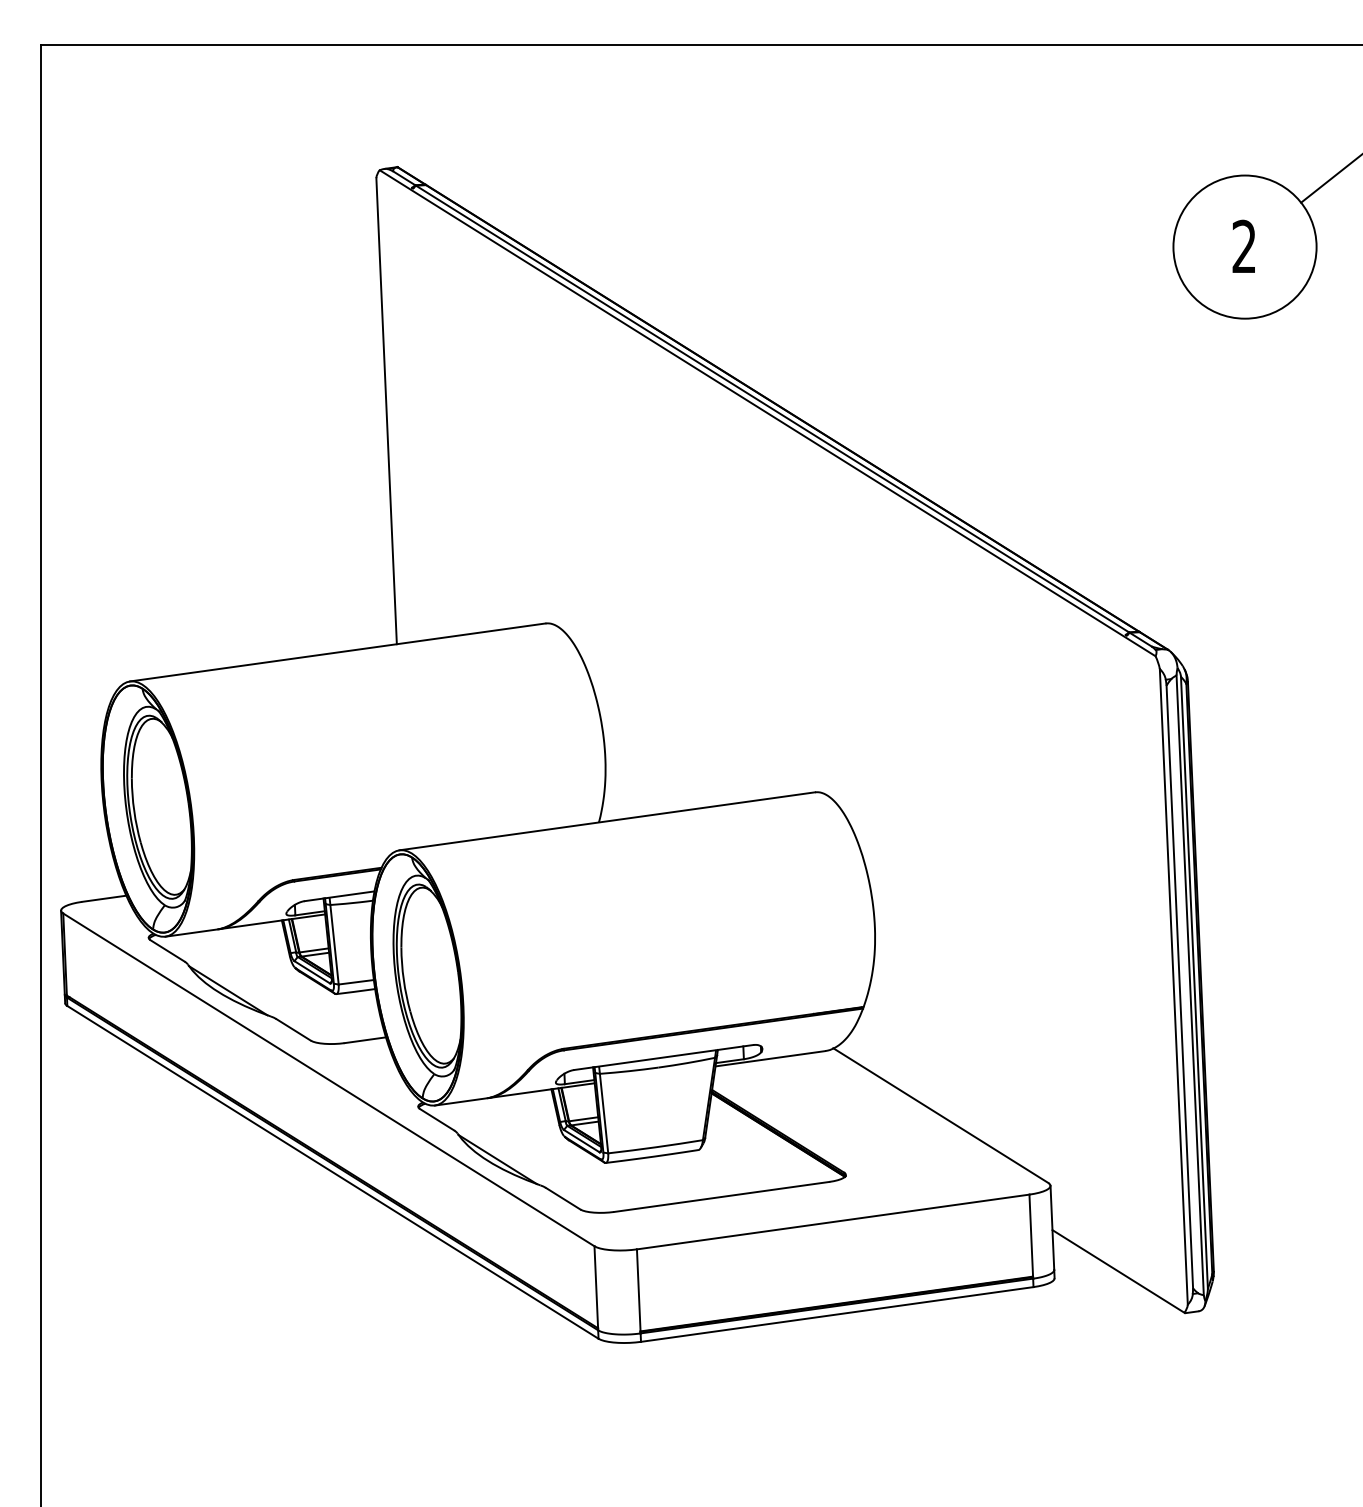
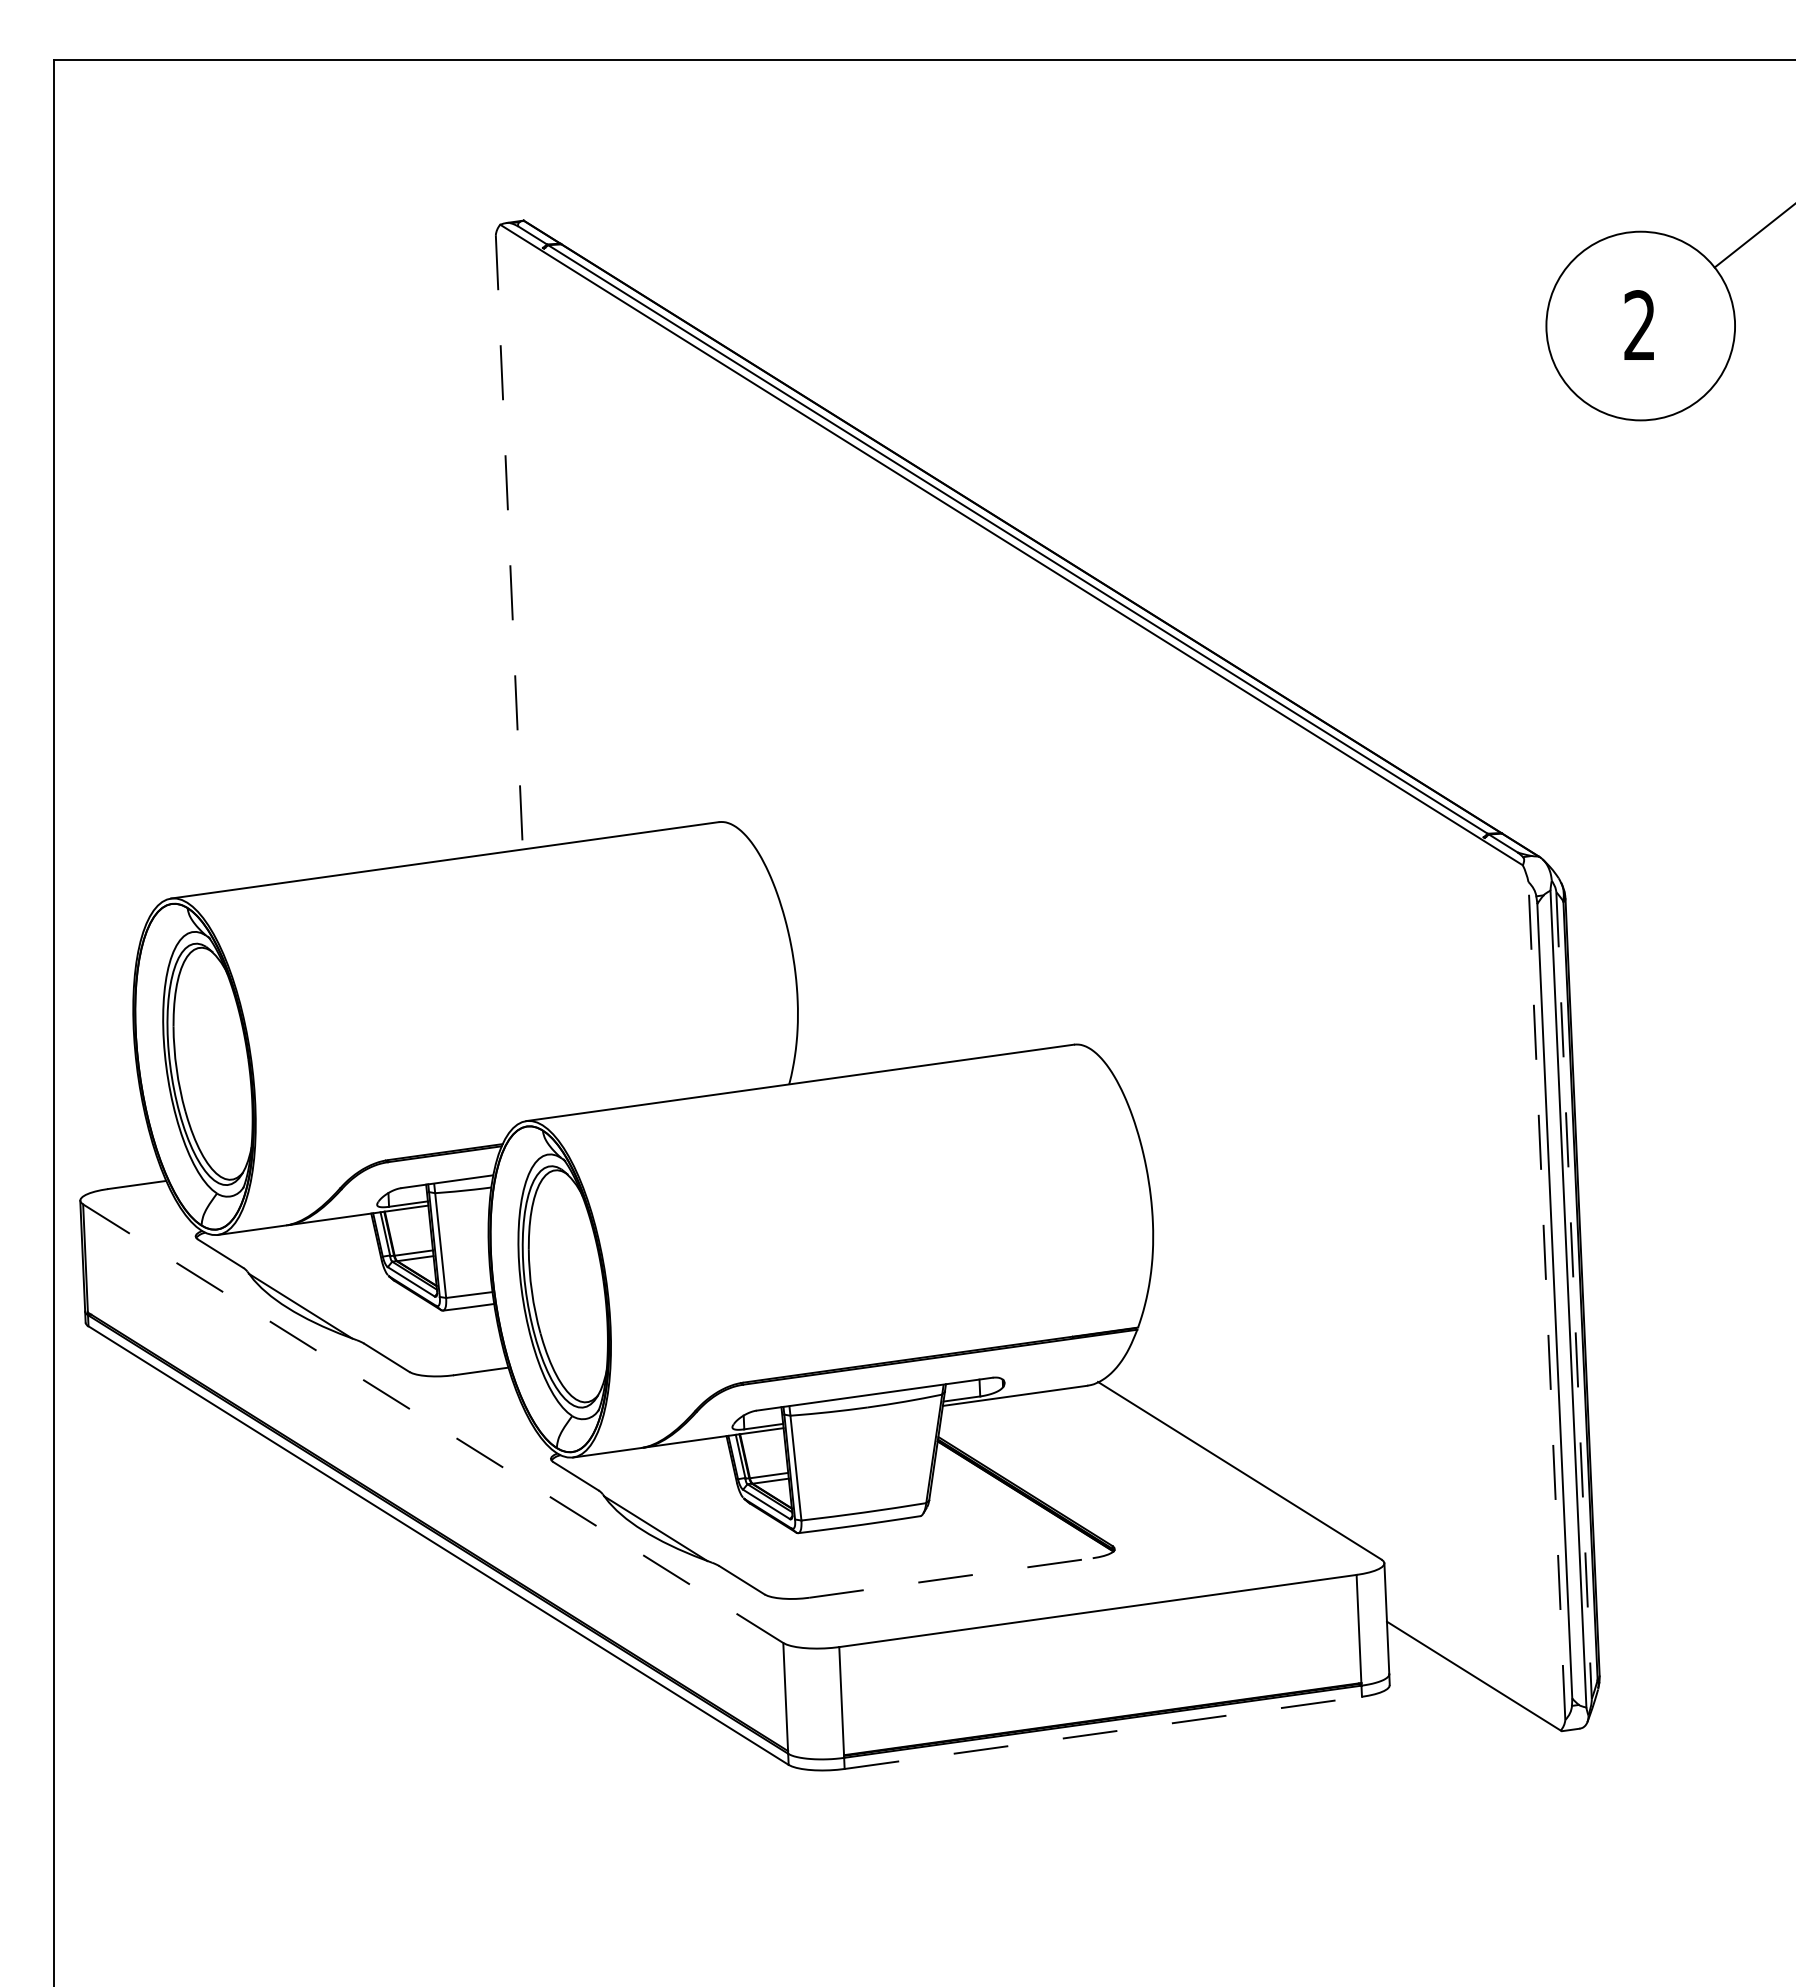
line: (386, 411) -> (509, 542), solid -> dashed
line: (1194, 982) -> (1574, 1295), solid -> dashed
line: (1173, 986) -> (1546, 1300), solid -> dashed
line: (329, 1079) -> (433, 1423), solid -> dashed
line: (722, 1196) -> (951, 1577), solid -> dashed
line: (837, 1314) -> (1103, 1732), solid -> dashed

